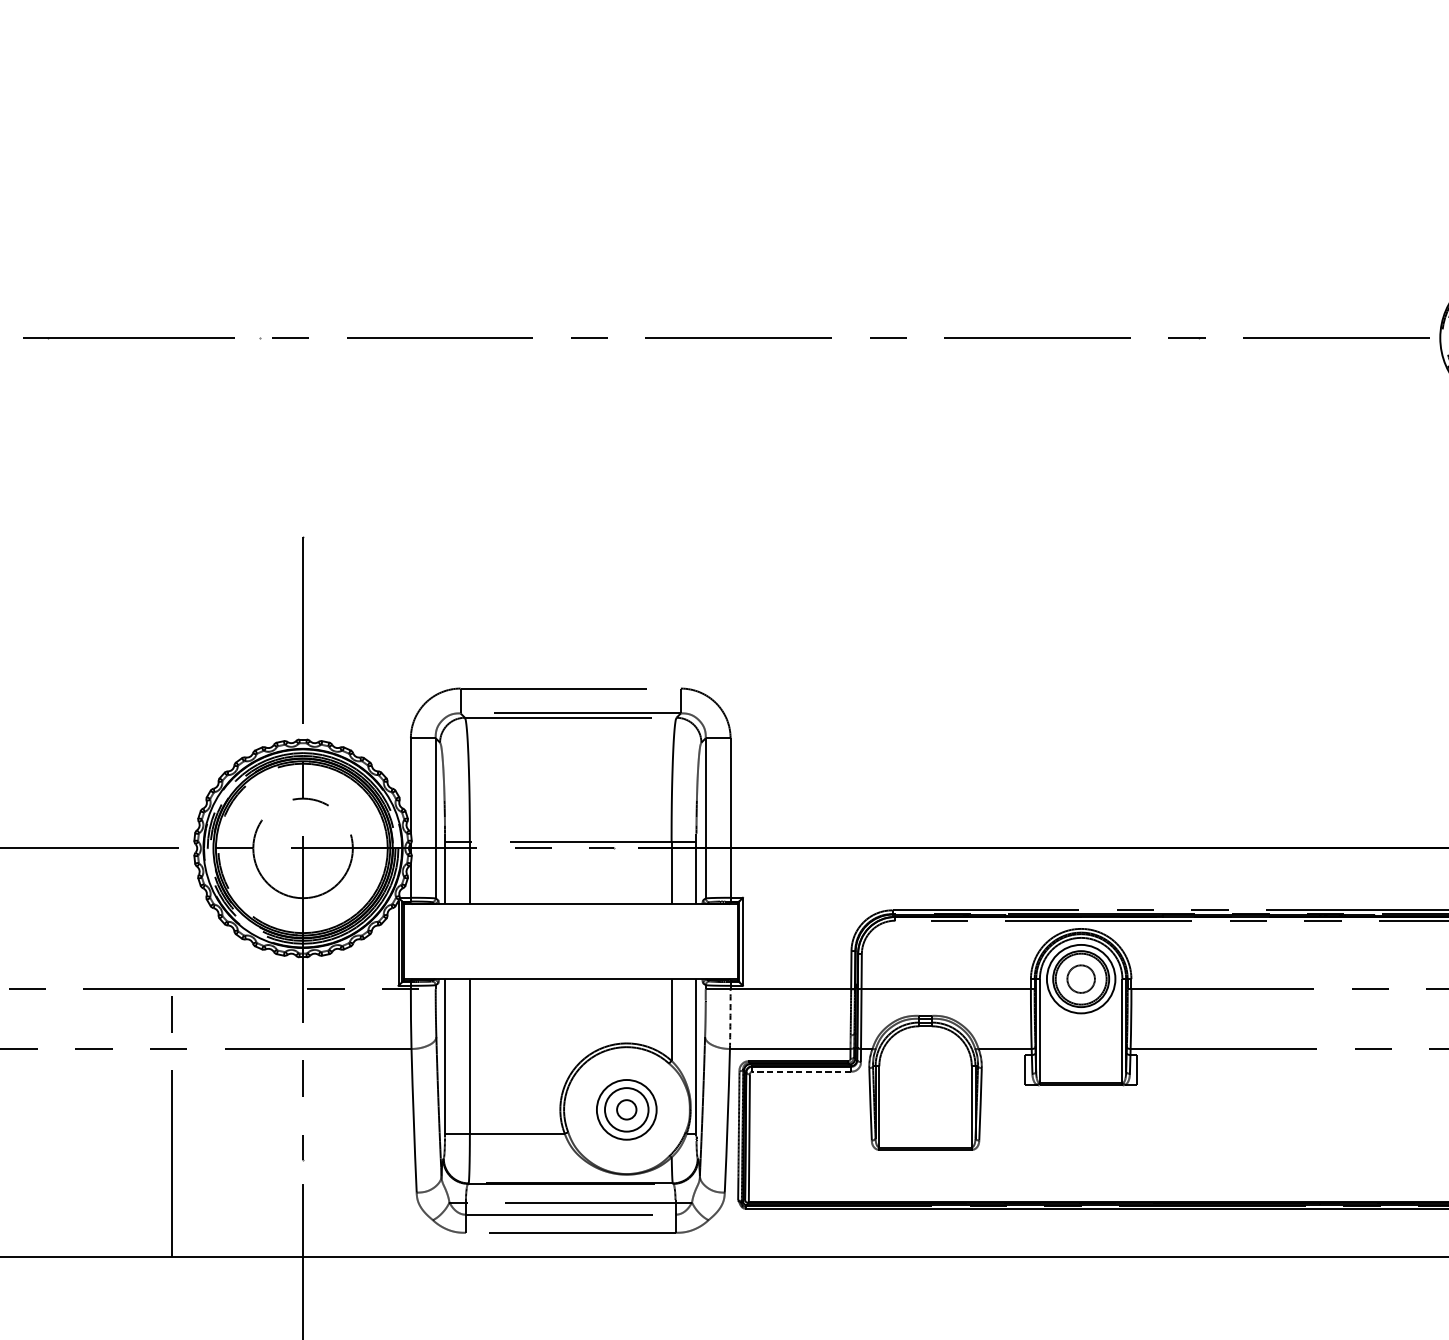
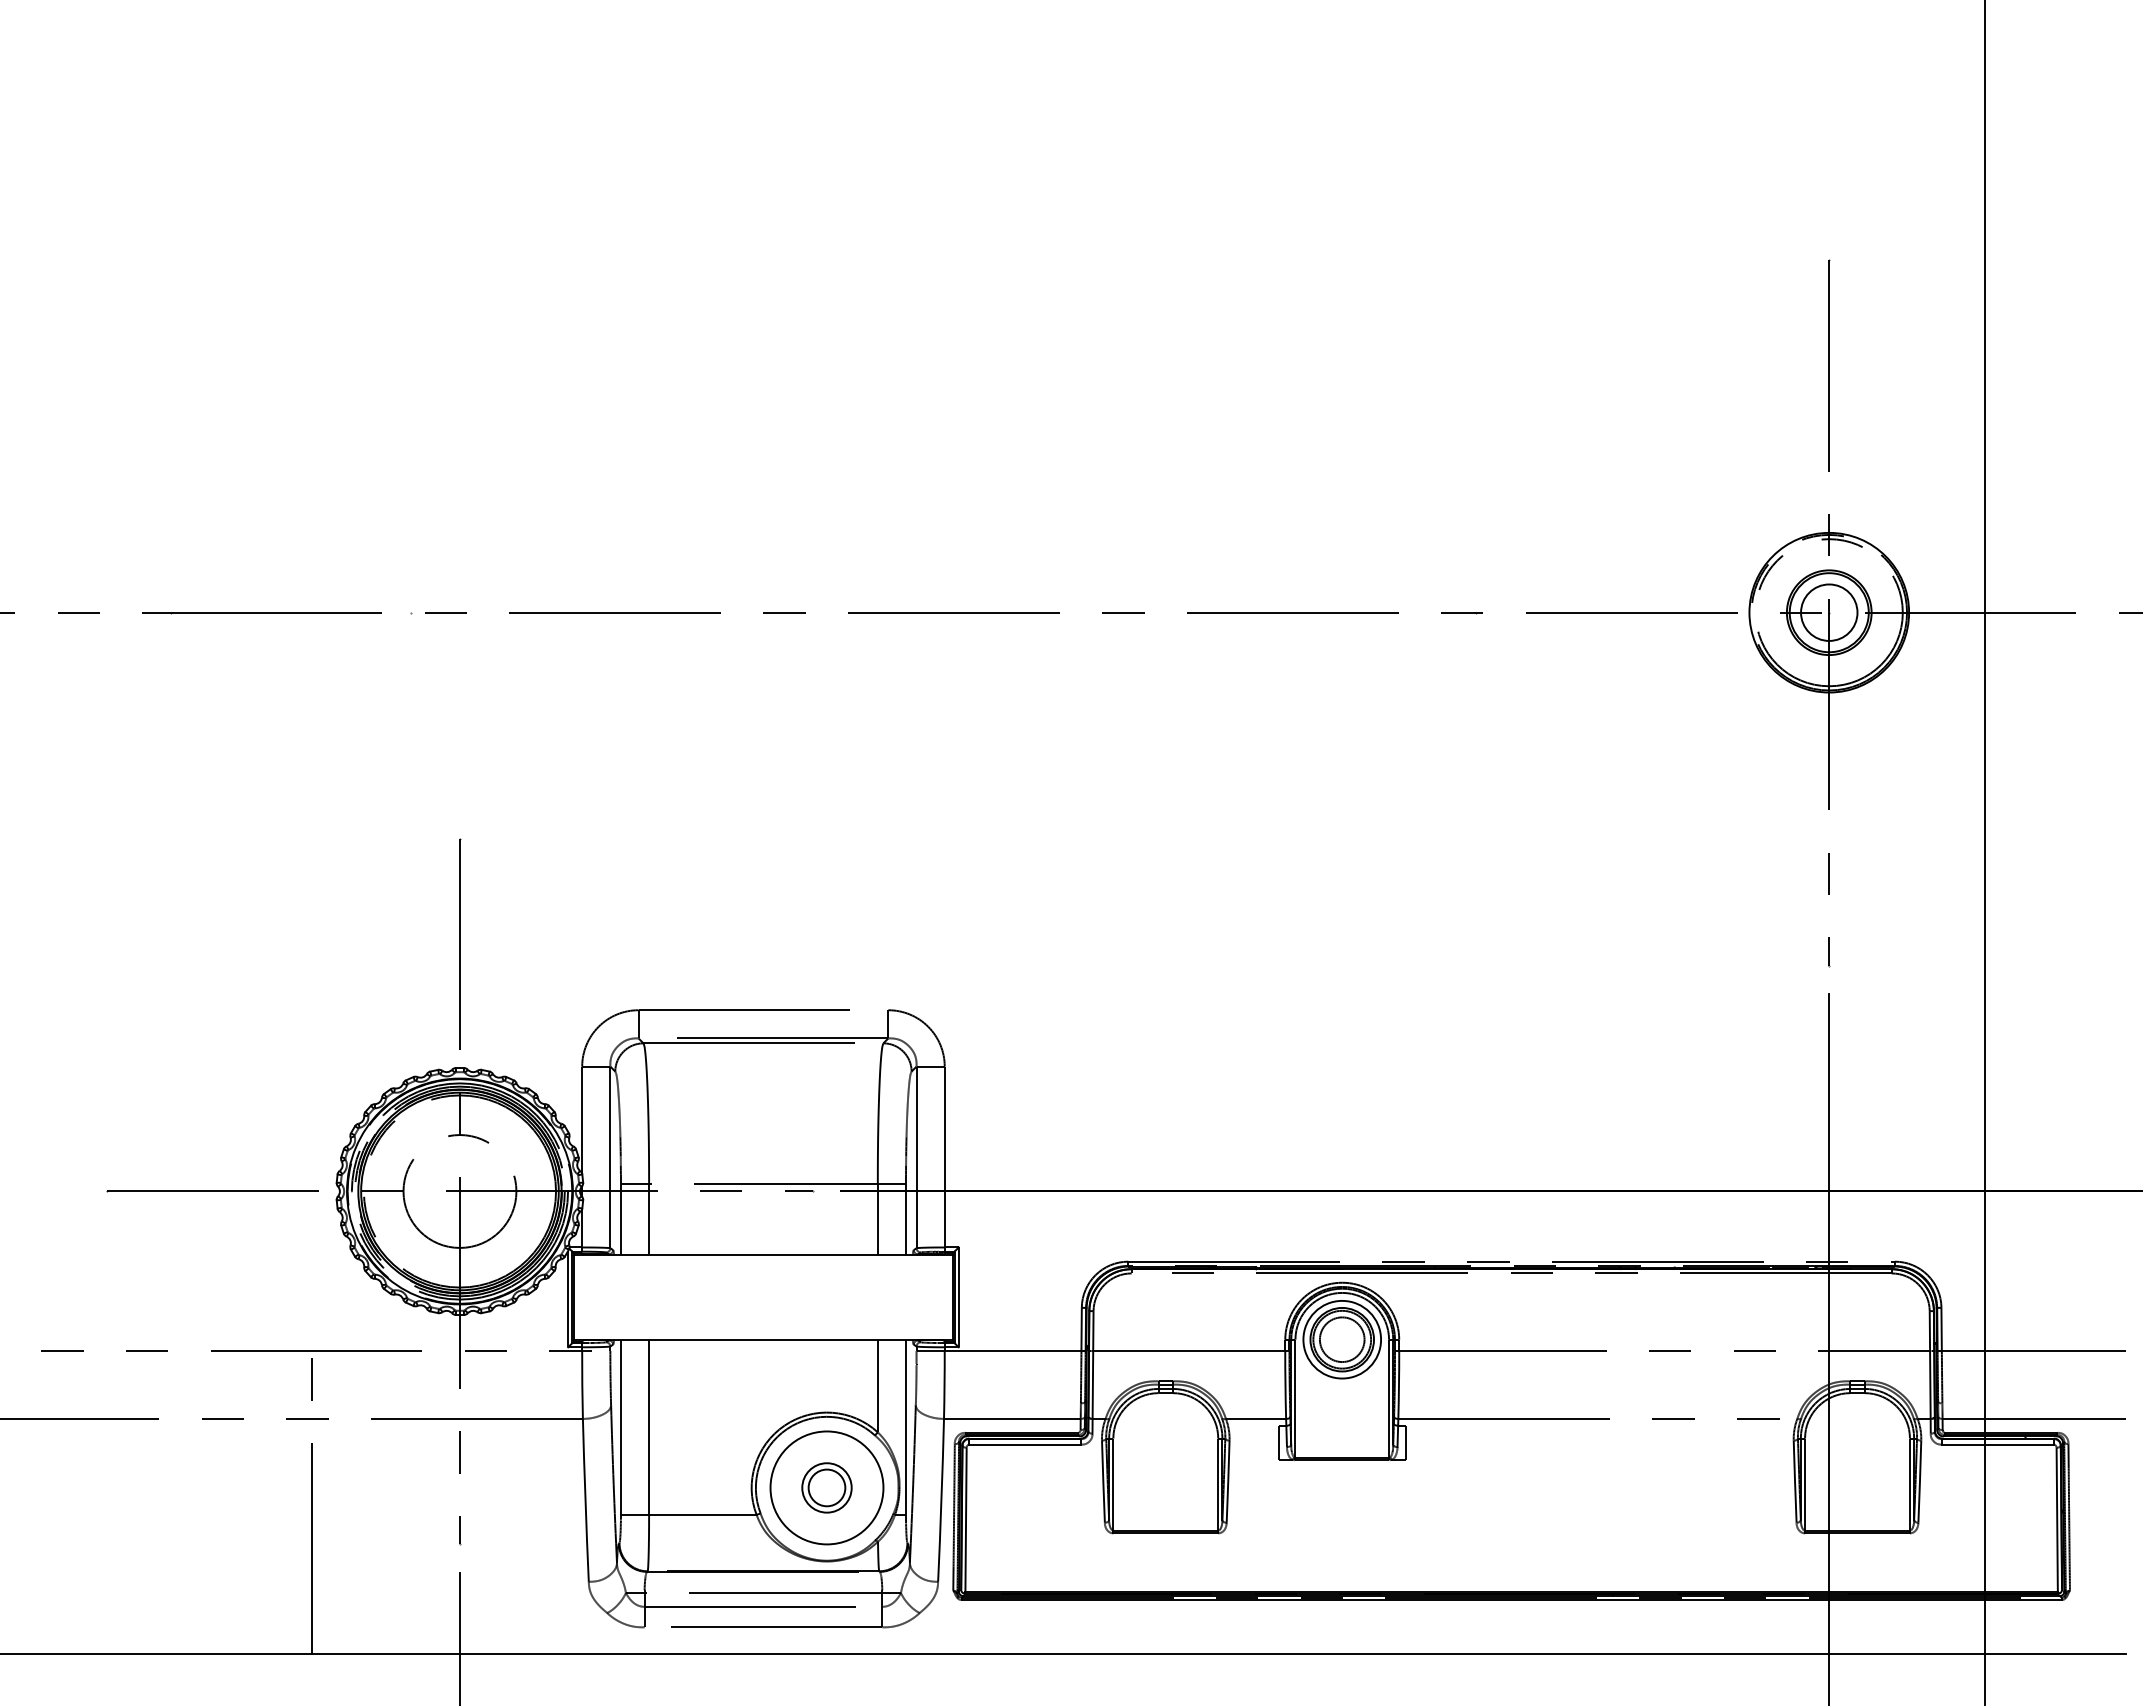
circle: (1080, 978) -> (1341, 1339), size x1.43
arc: (730, 1018) -> (944, 1384), dashed -> solid
line: (801, 1071) -> (1025, 1444), dashed -> solid
circle: (626, 1109) -> (826, 1487), size x1.67
circle: (626, 1109) -> (826, 1487), size x1.67

